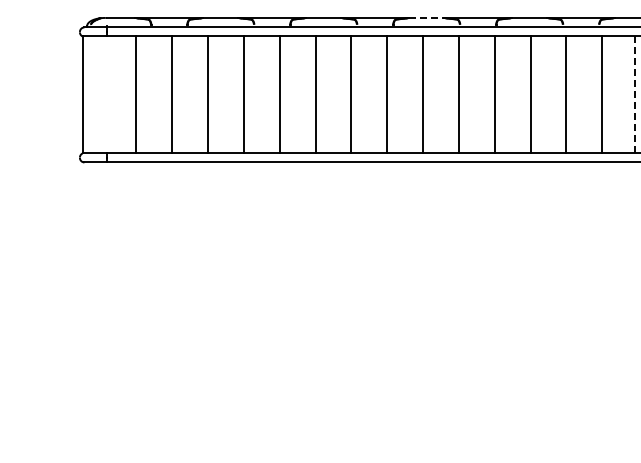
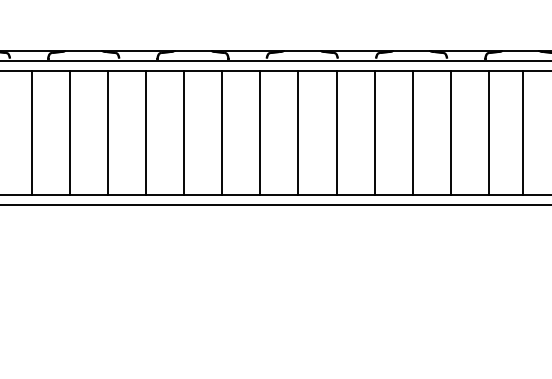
line: (426, 17) -> (302, 50), dashed -> solid
line: (635, 95) -> (523, 133), dashed -> solid

